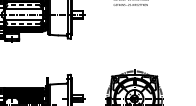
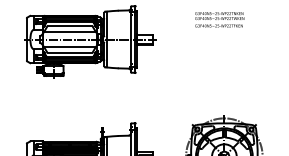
line: (23, 5) -> (69, 26), dashed -> solid
line: (23, 24) -> (69, 52), dashed -> solid

